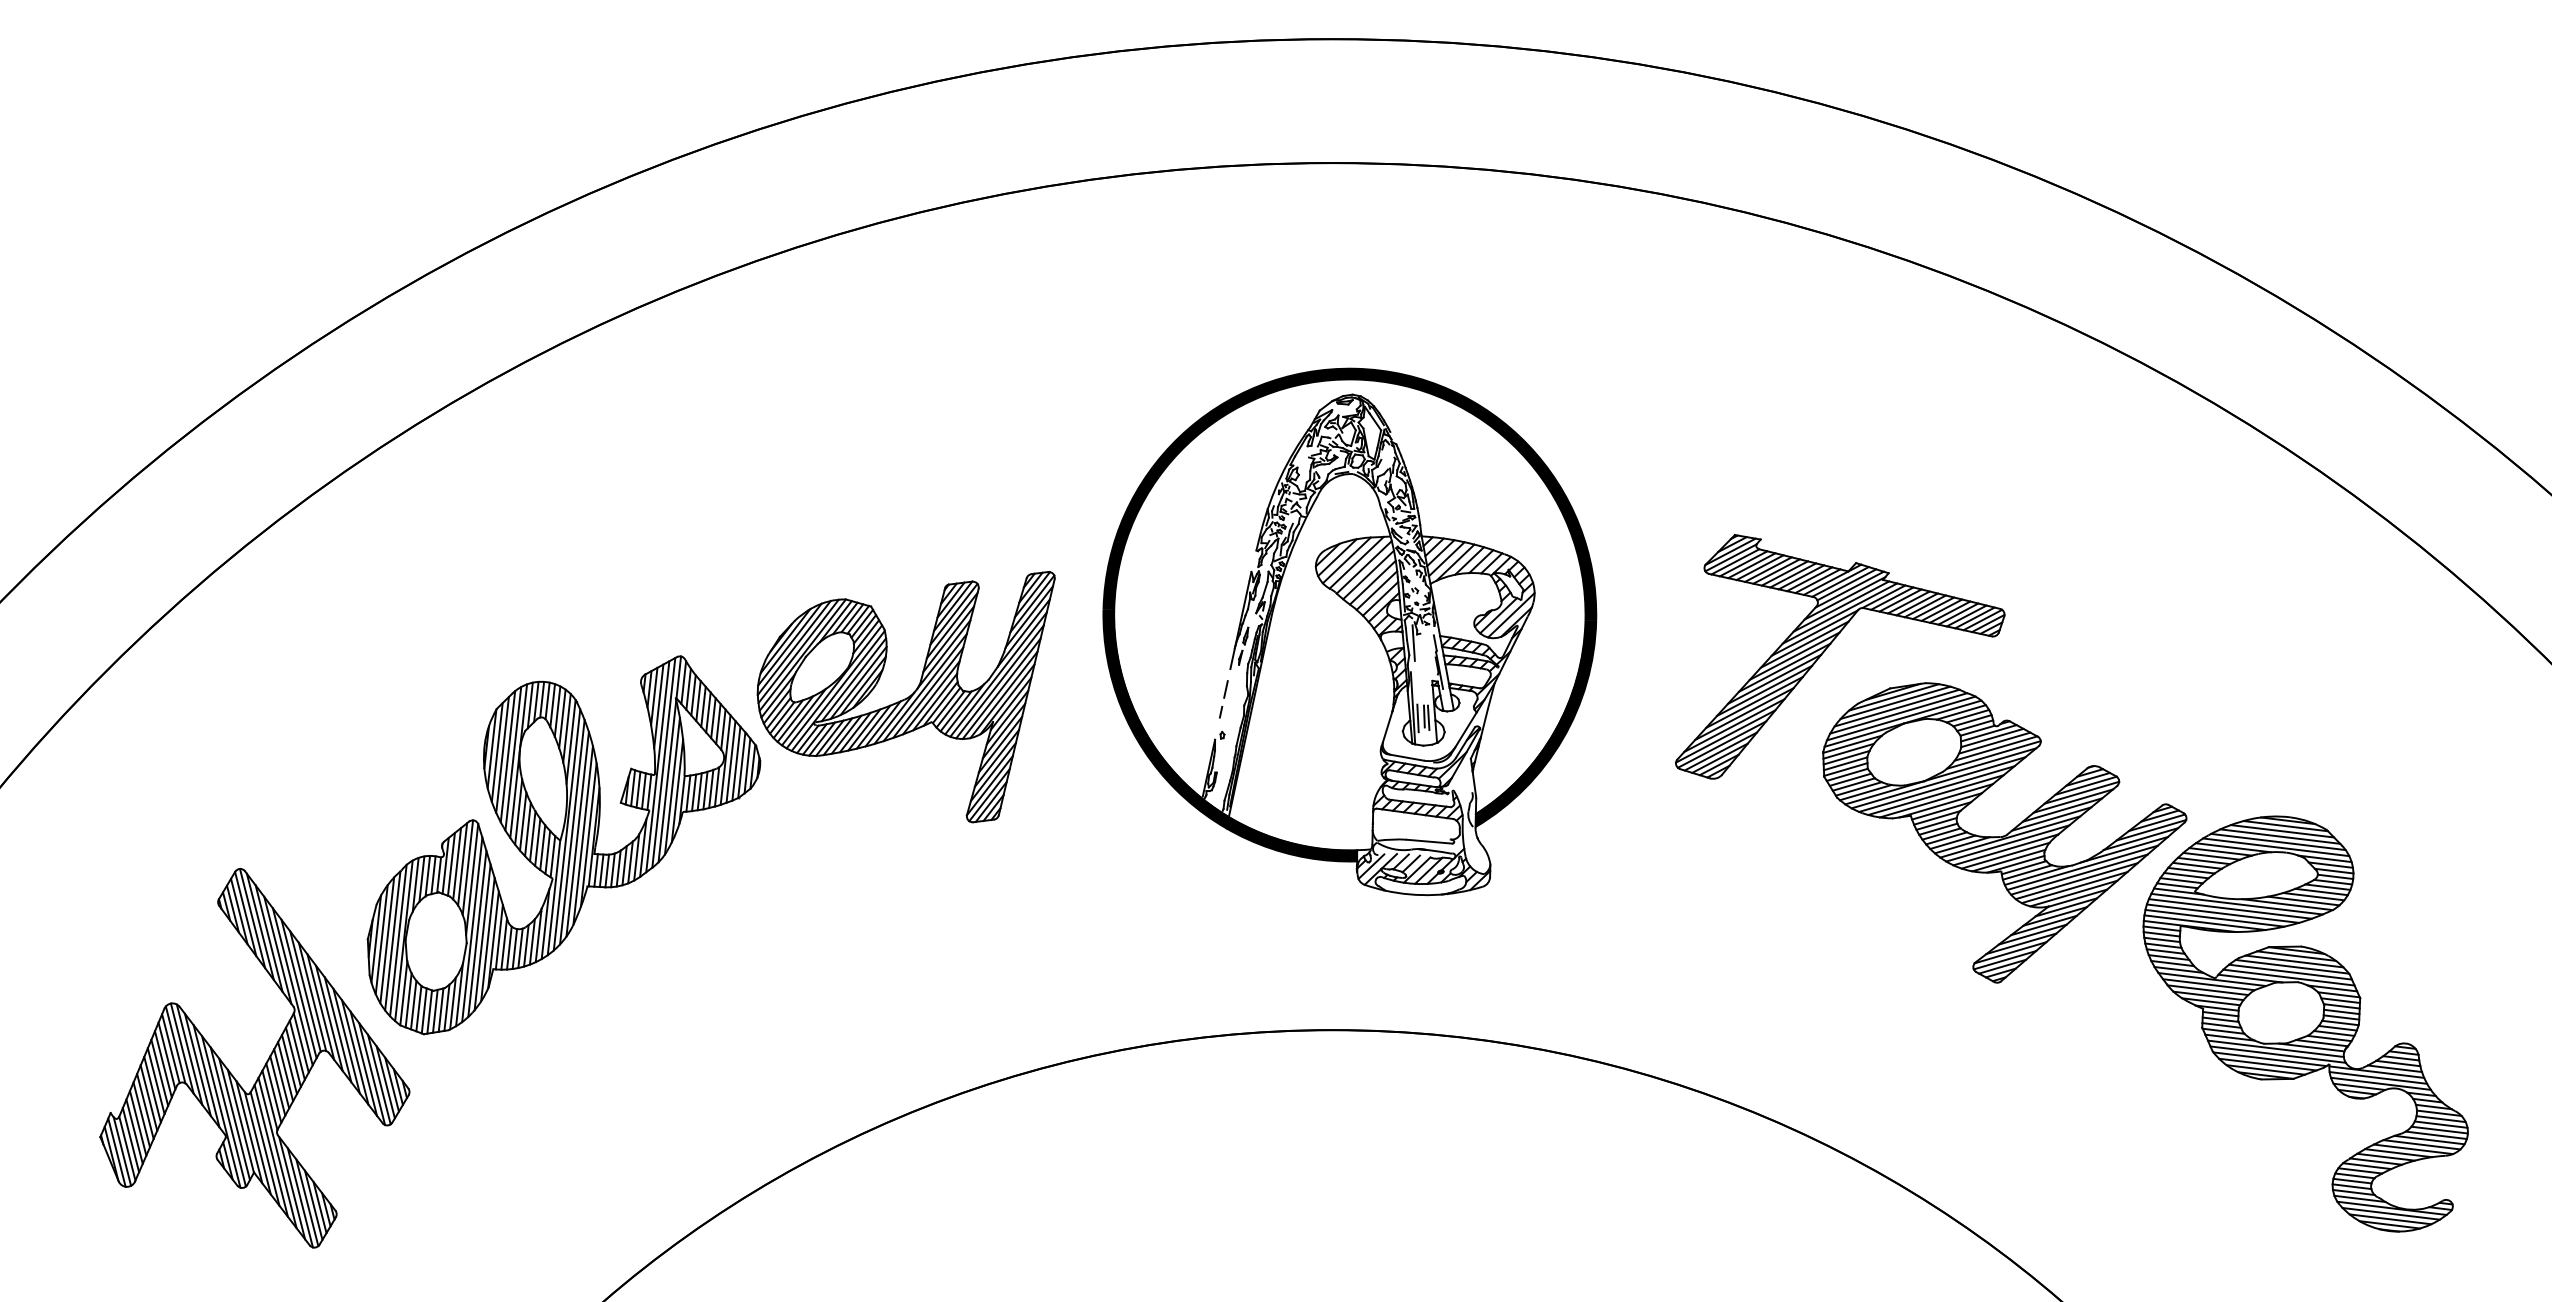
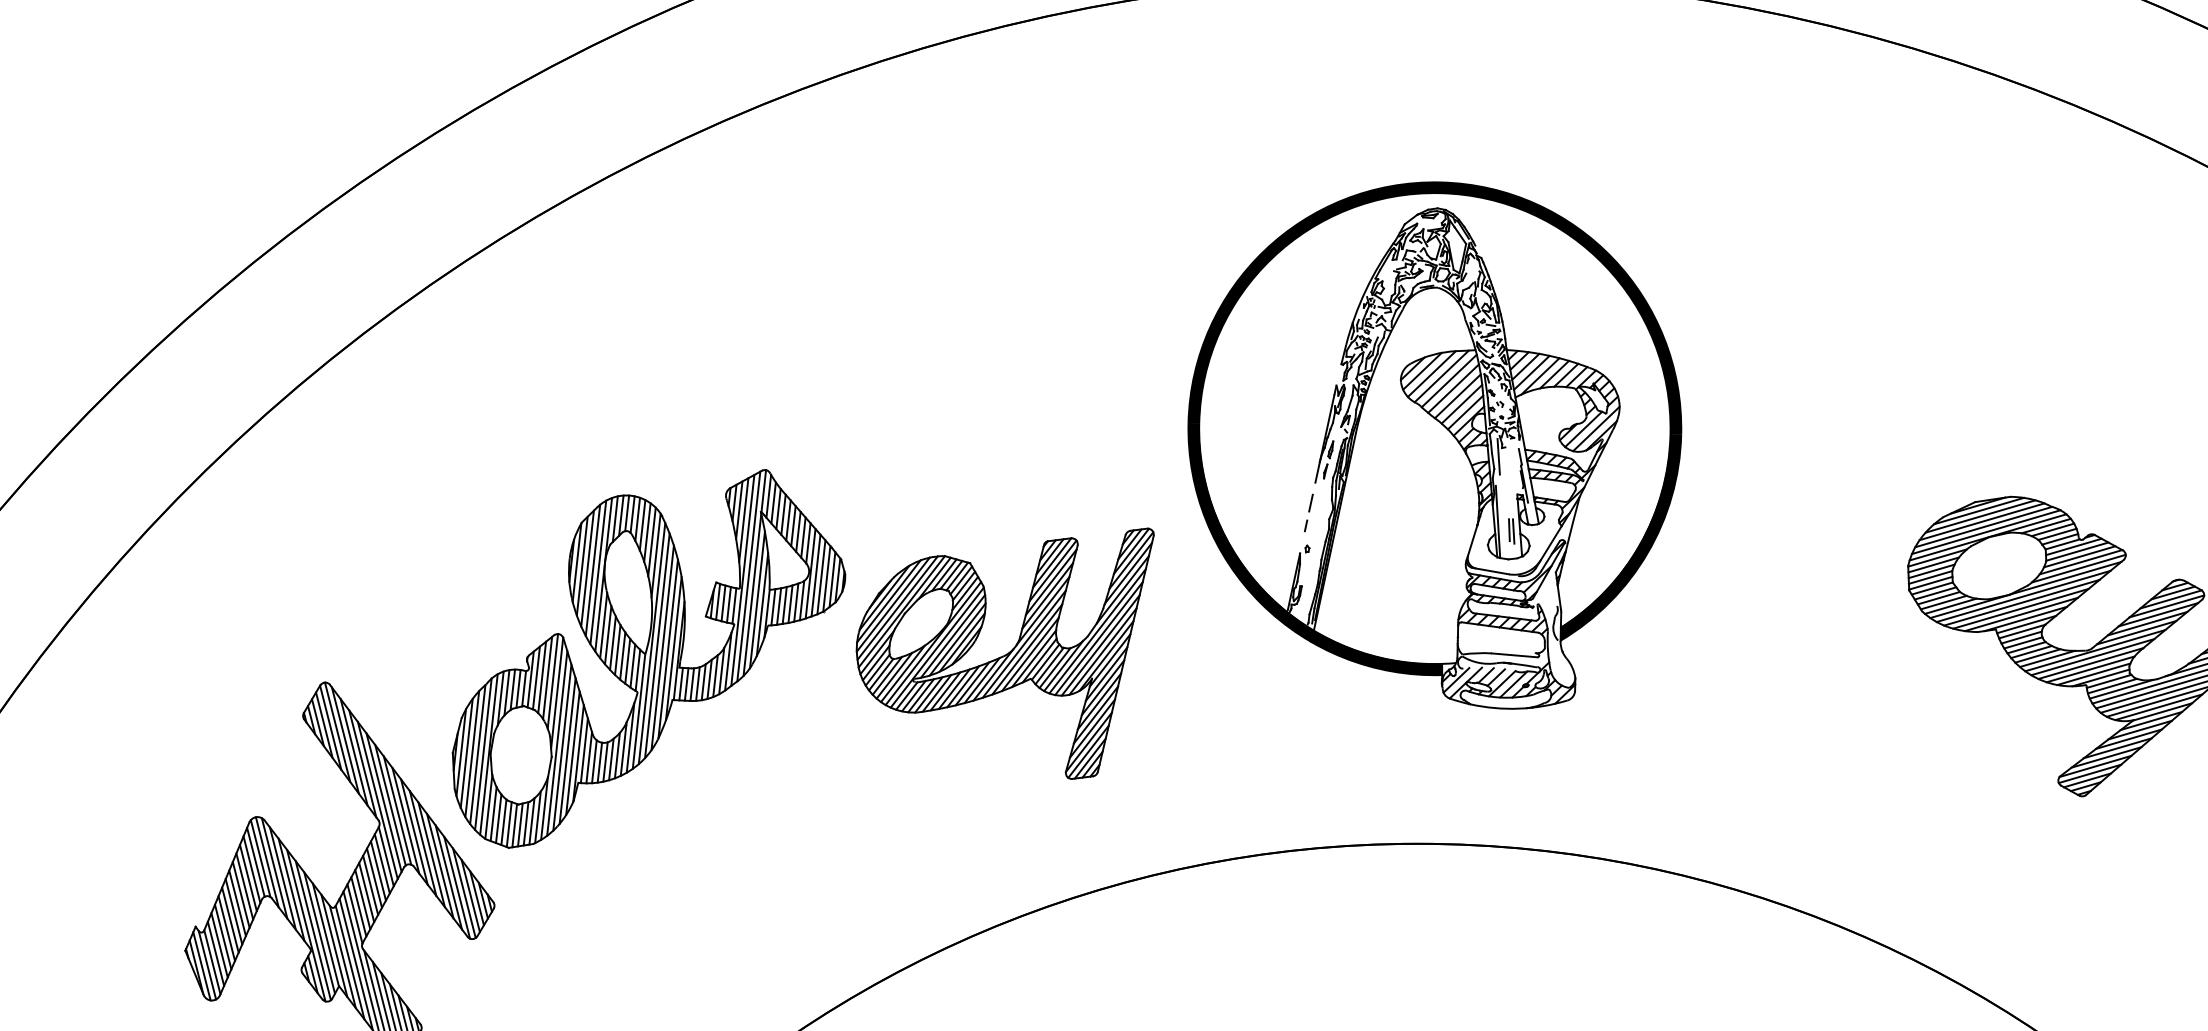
part: (1830, 645) -> (1915, 459), removed
part: (905, 697) -> (1004, 654), moved
line: (1417, 718) -> (1502, 532), removed

